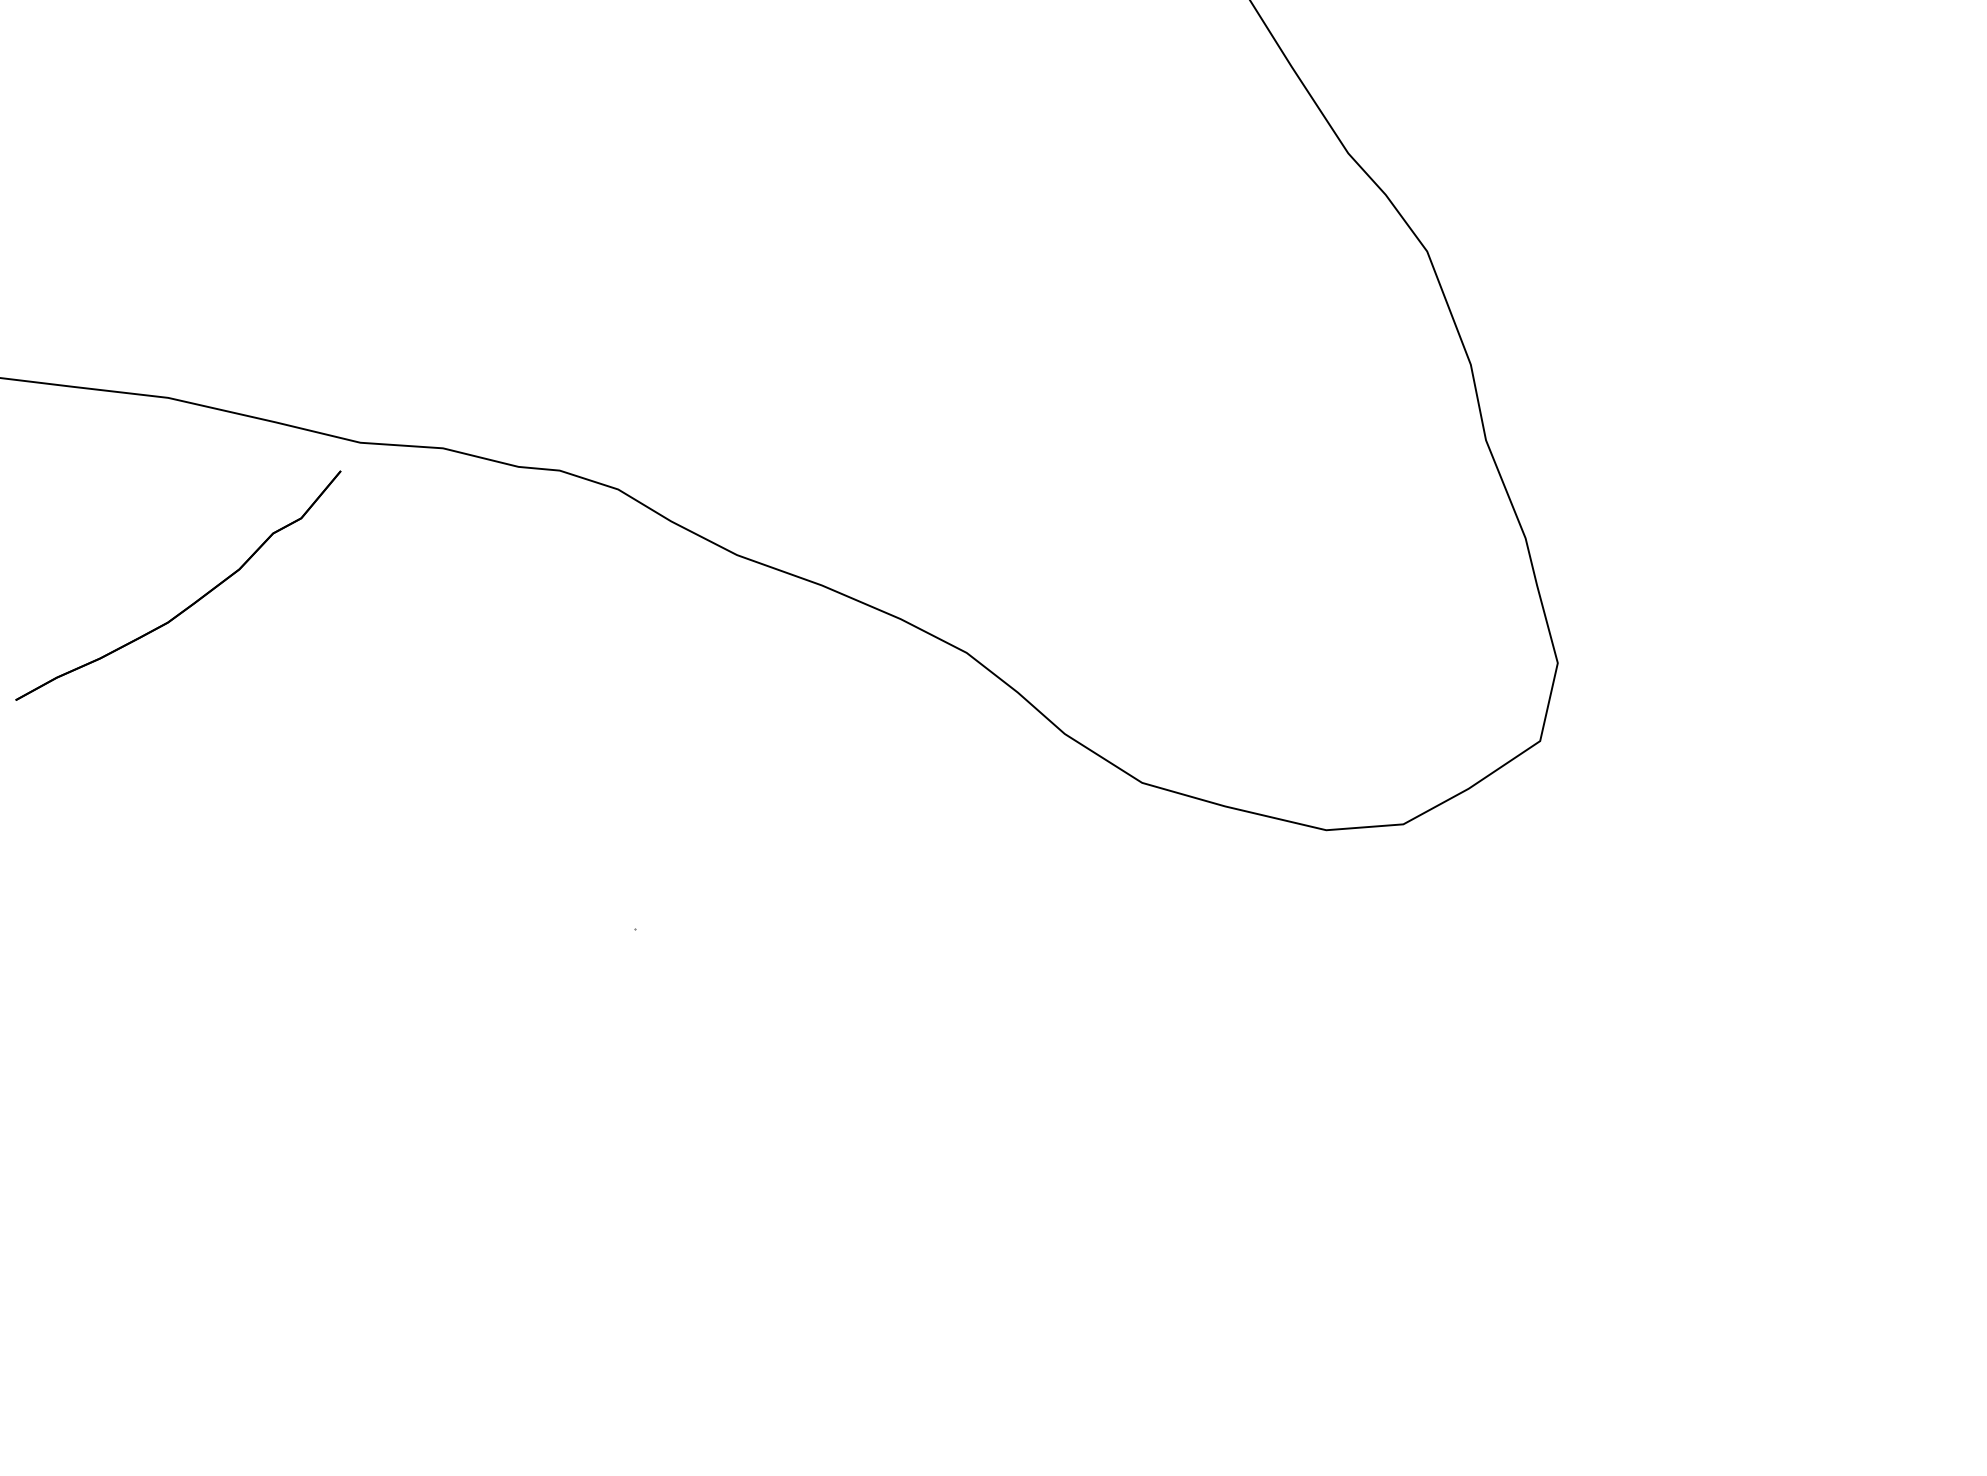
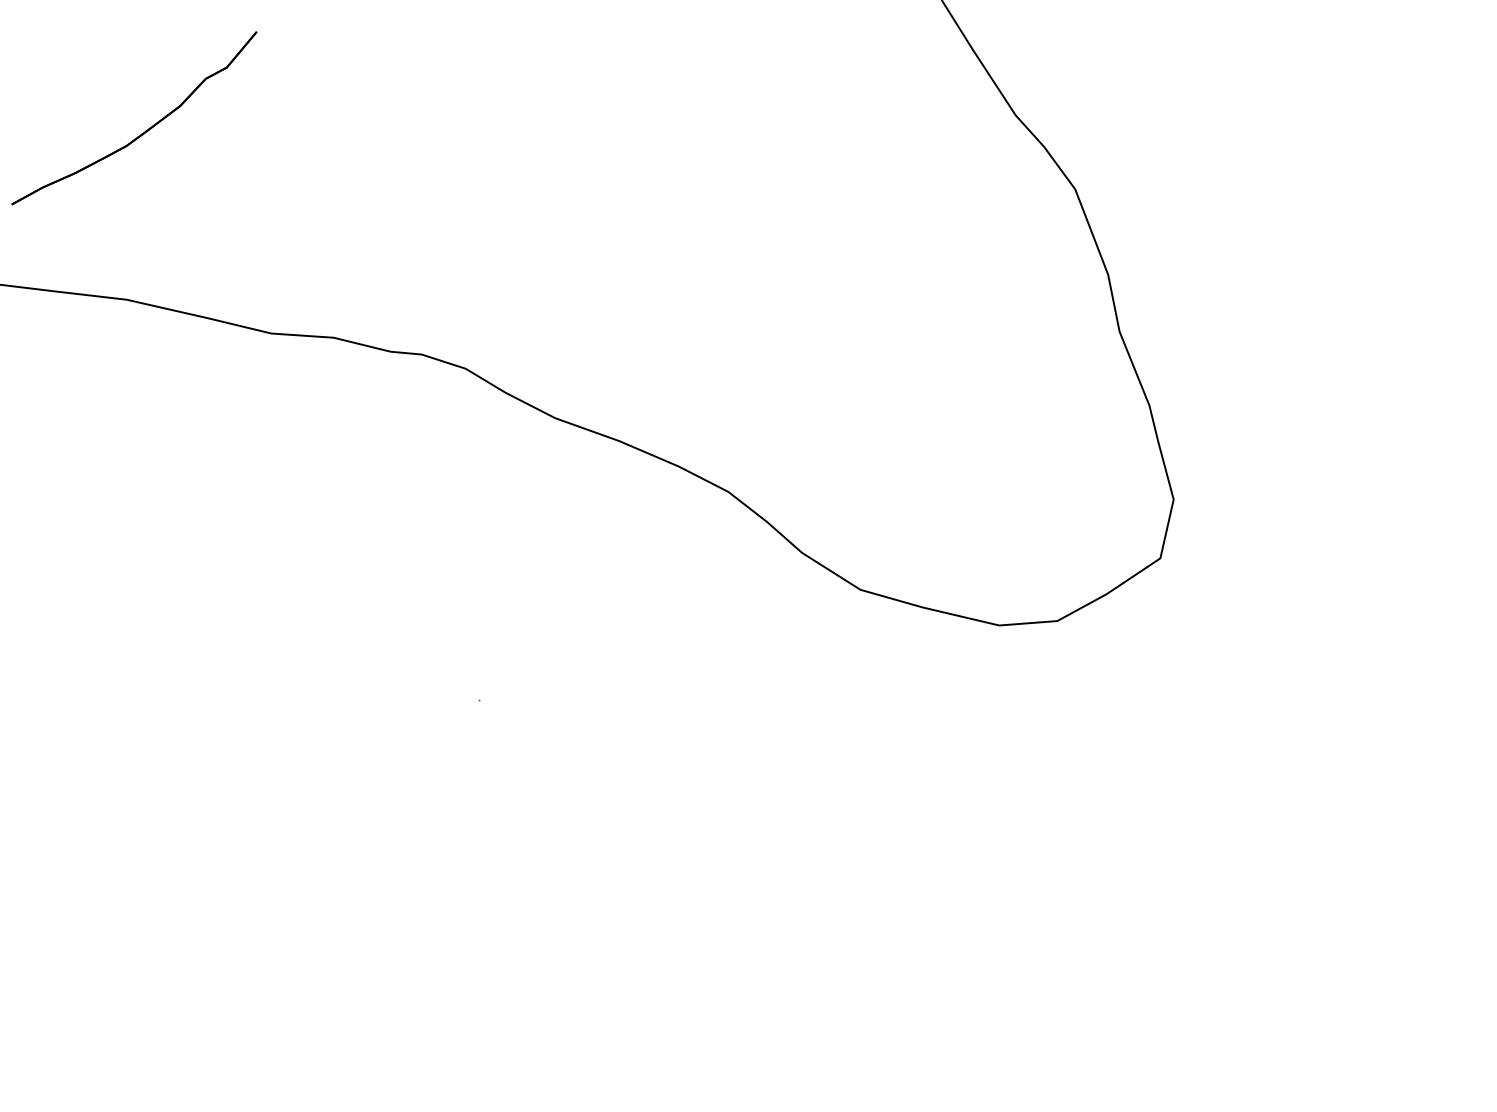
part: (193, 601) -> (145, 130), moved

